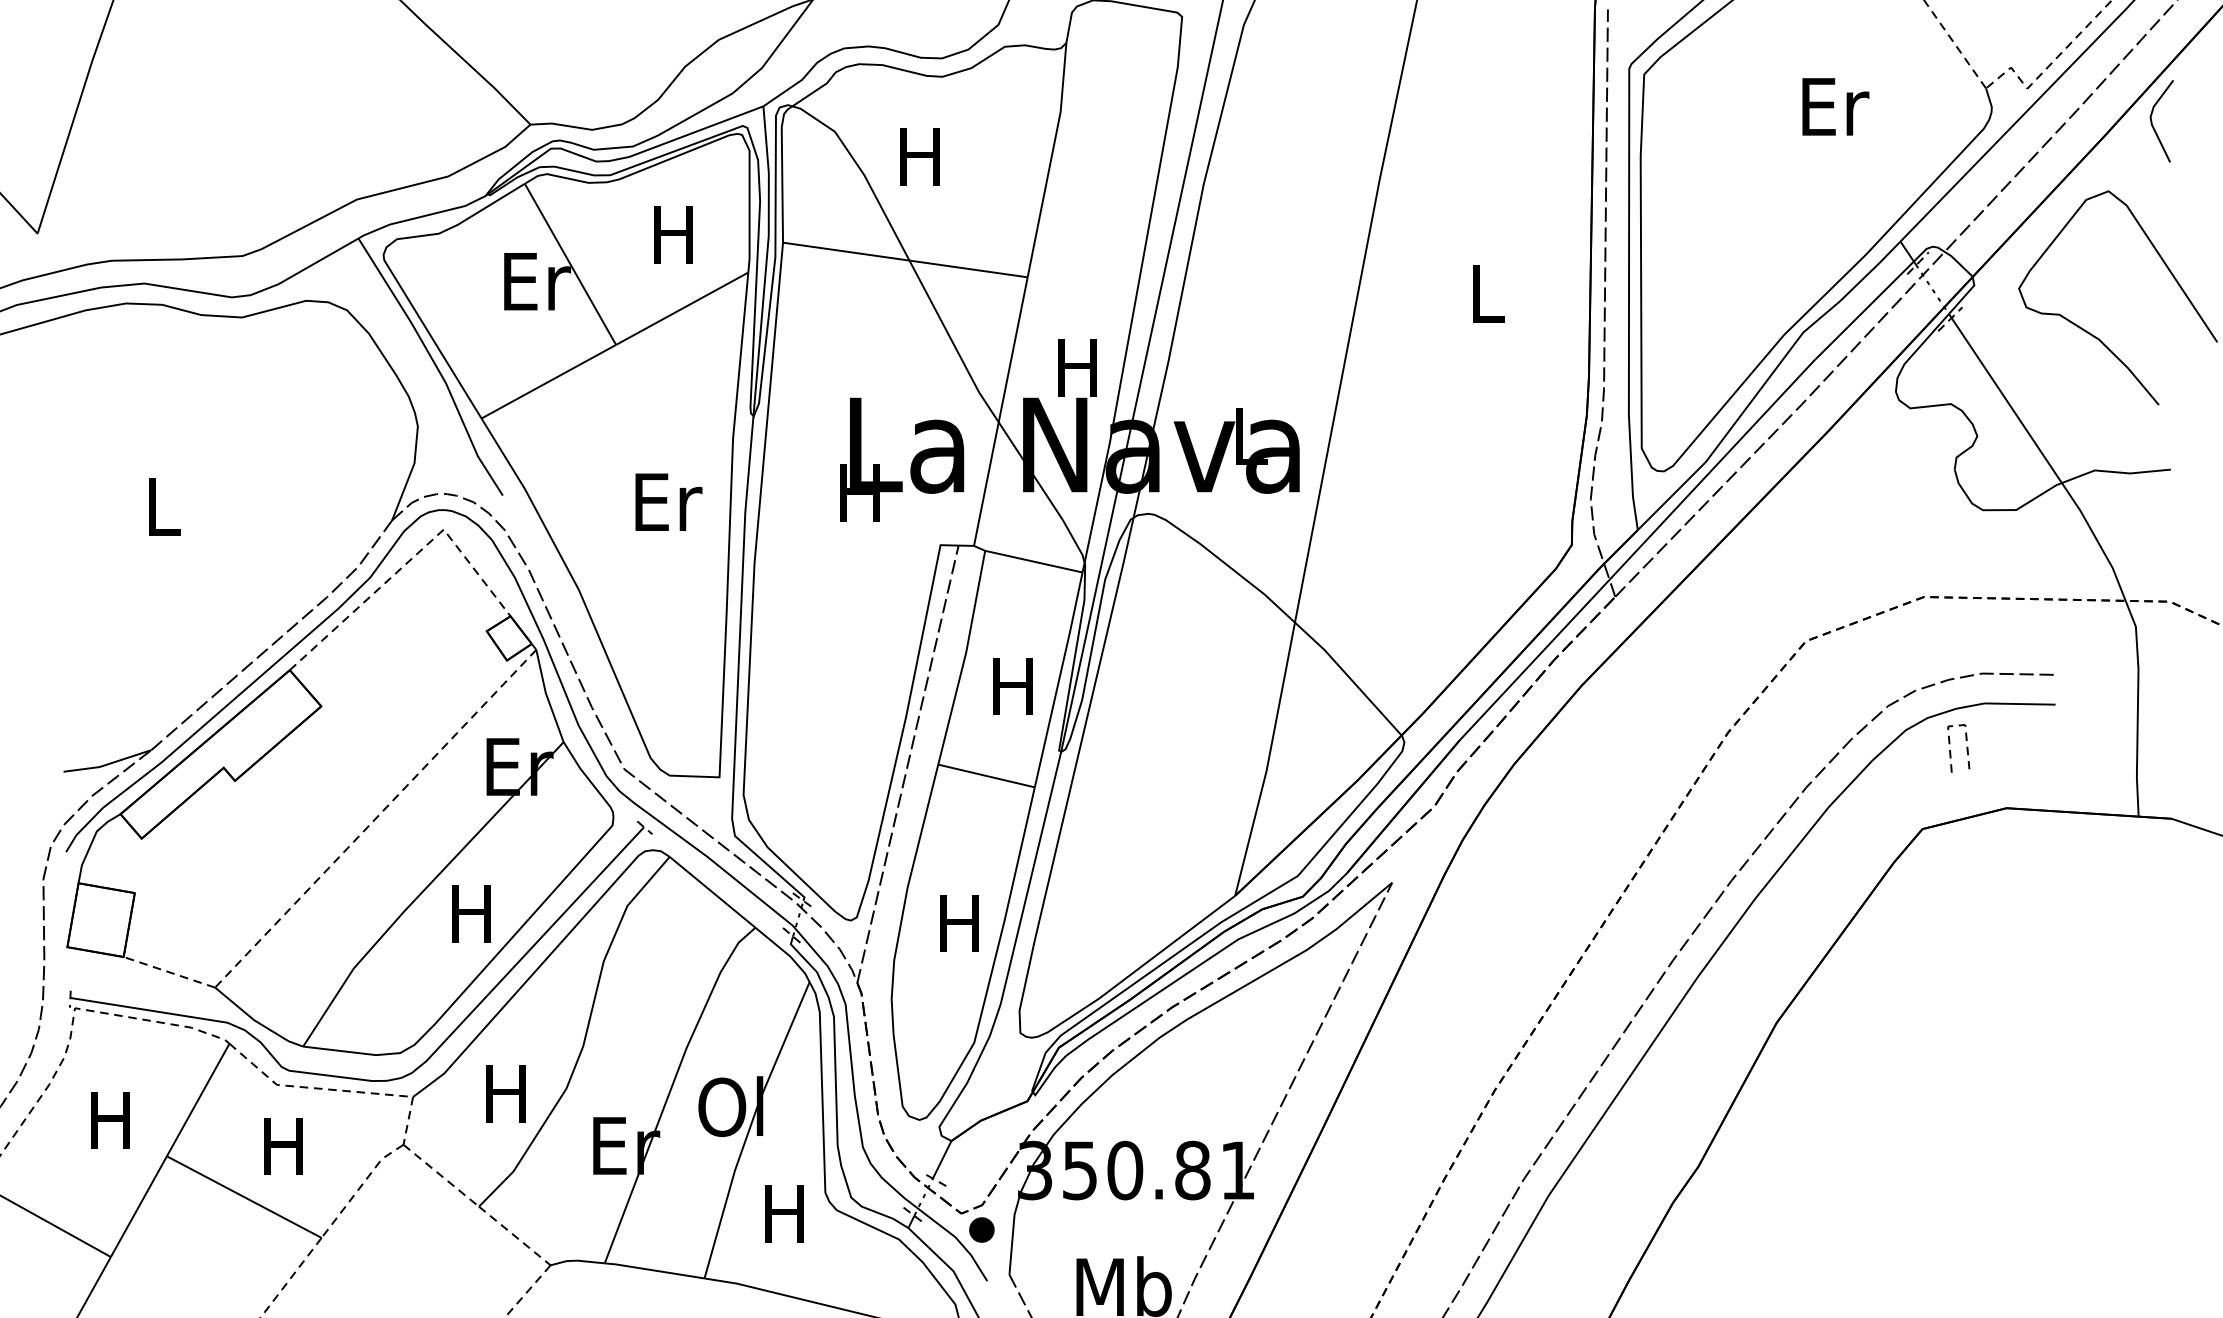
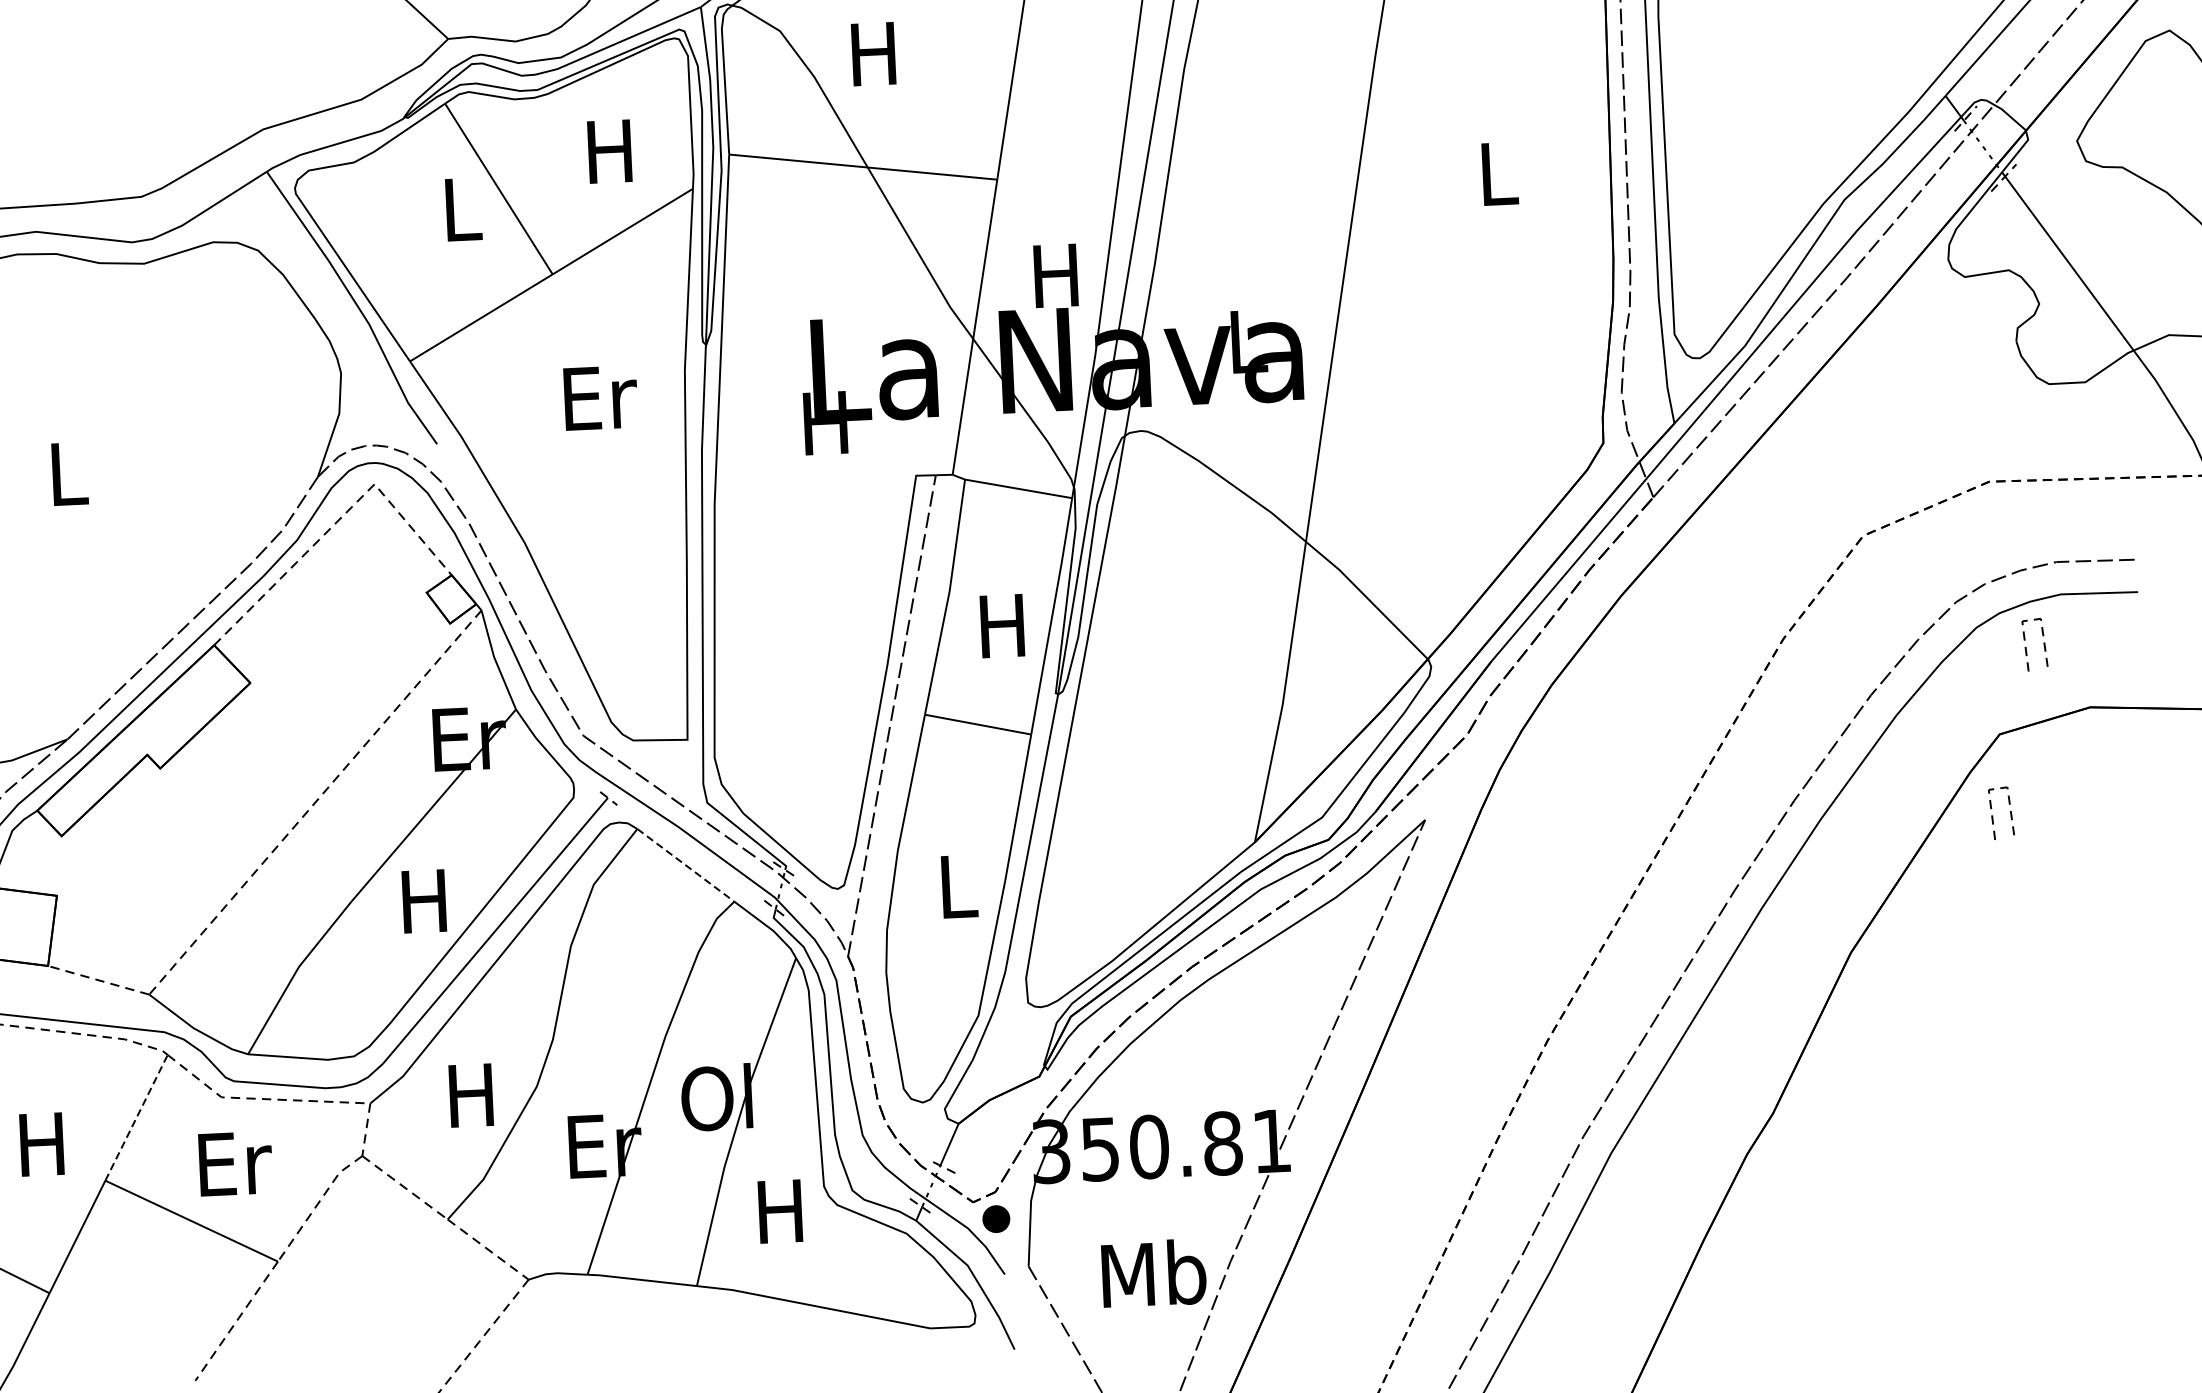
text: (537, 281) -> (463, 209), Er -> L
text: (668, 501) -> (600, 397), moved
line: (712, 892) -> (685, 865), solid -> dashed
line: (1928, 901) -> (2009, 812), added
text: (959, 923) -> (956, 886), H -> L
line: (198, 1099) -> (136, 1117), solid -> dashed
text: (286, 1145) -> (235, 1162), H -> Er

